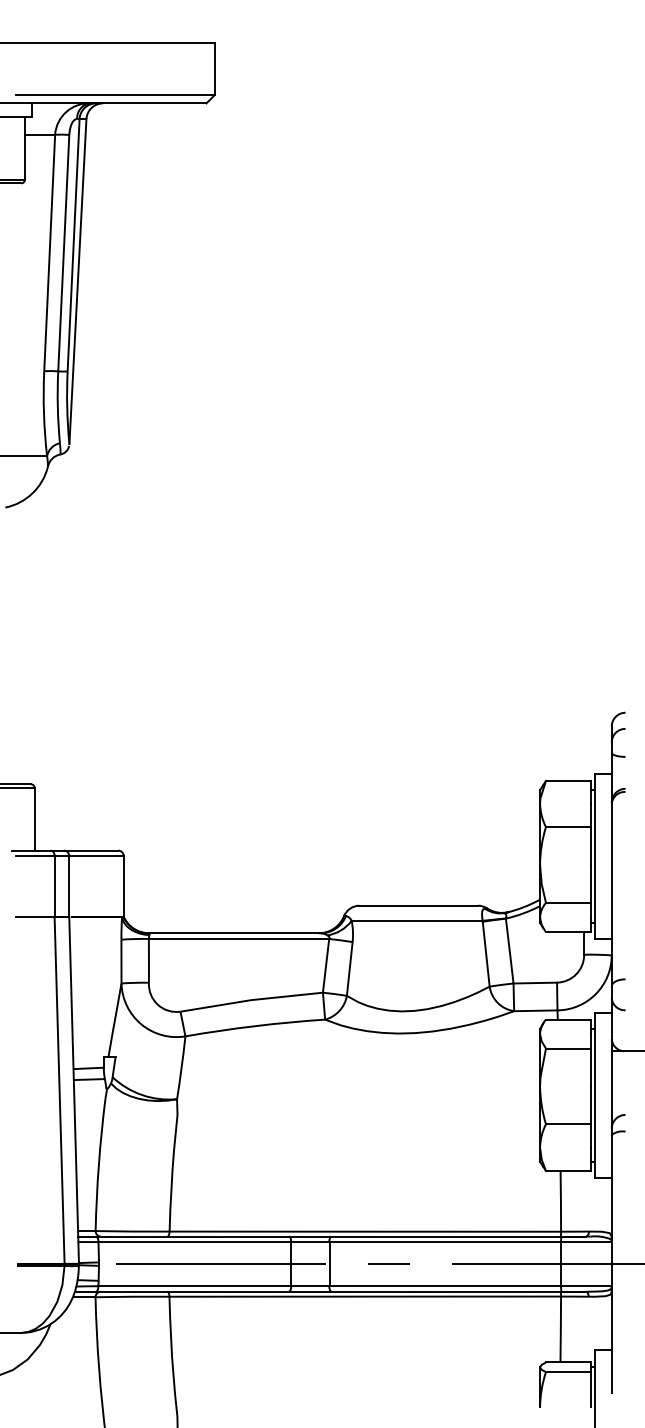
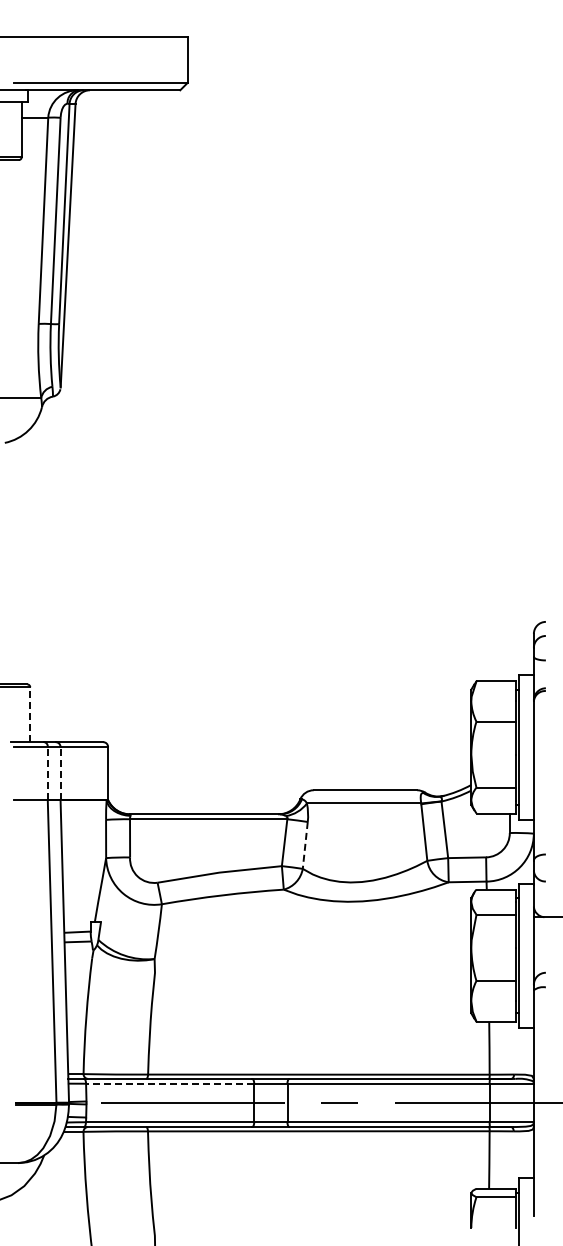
line: (34, 818) -> (30, 714), solid -> dashed
line: (54, 885) -> (47, 772), solid -> dashed
line: (69, 885) -> (60, 772), solid -> dashed
line: (350, 969) -> (305, 845), solid -> dashed
line: (194, 1241) -> (169, 1083), solid -> dashed

